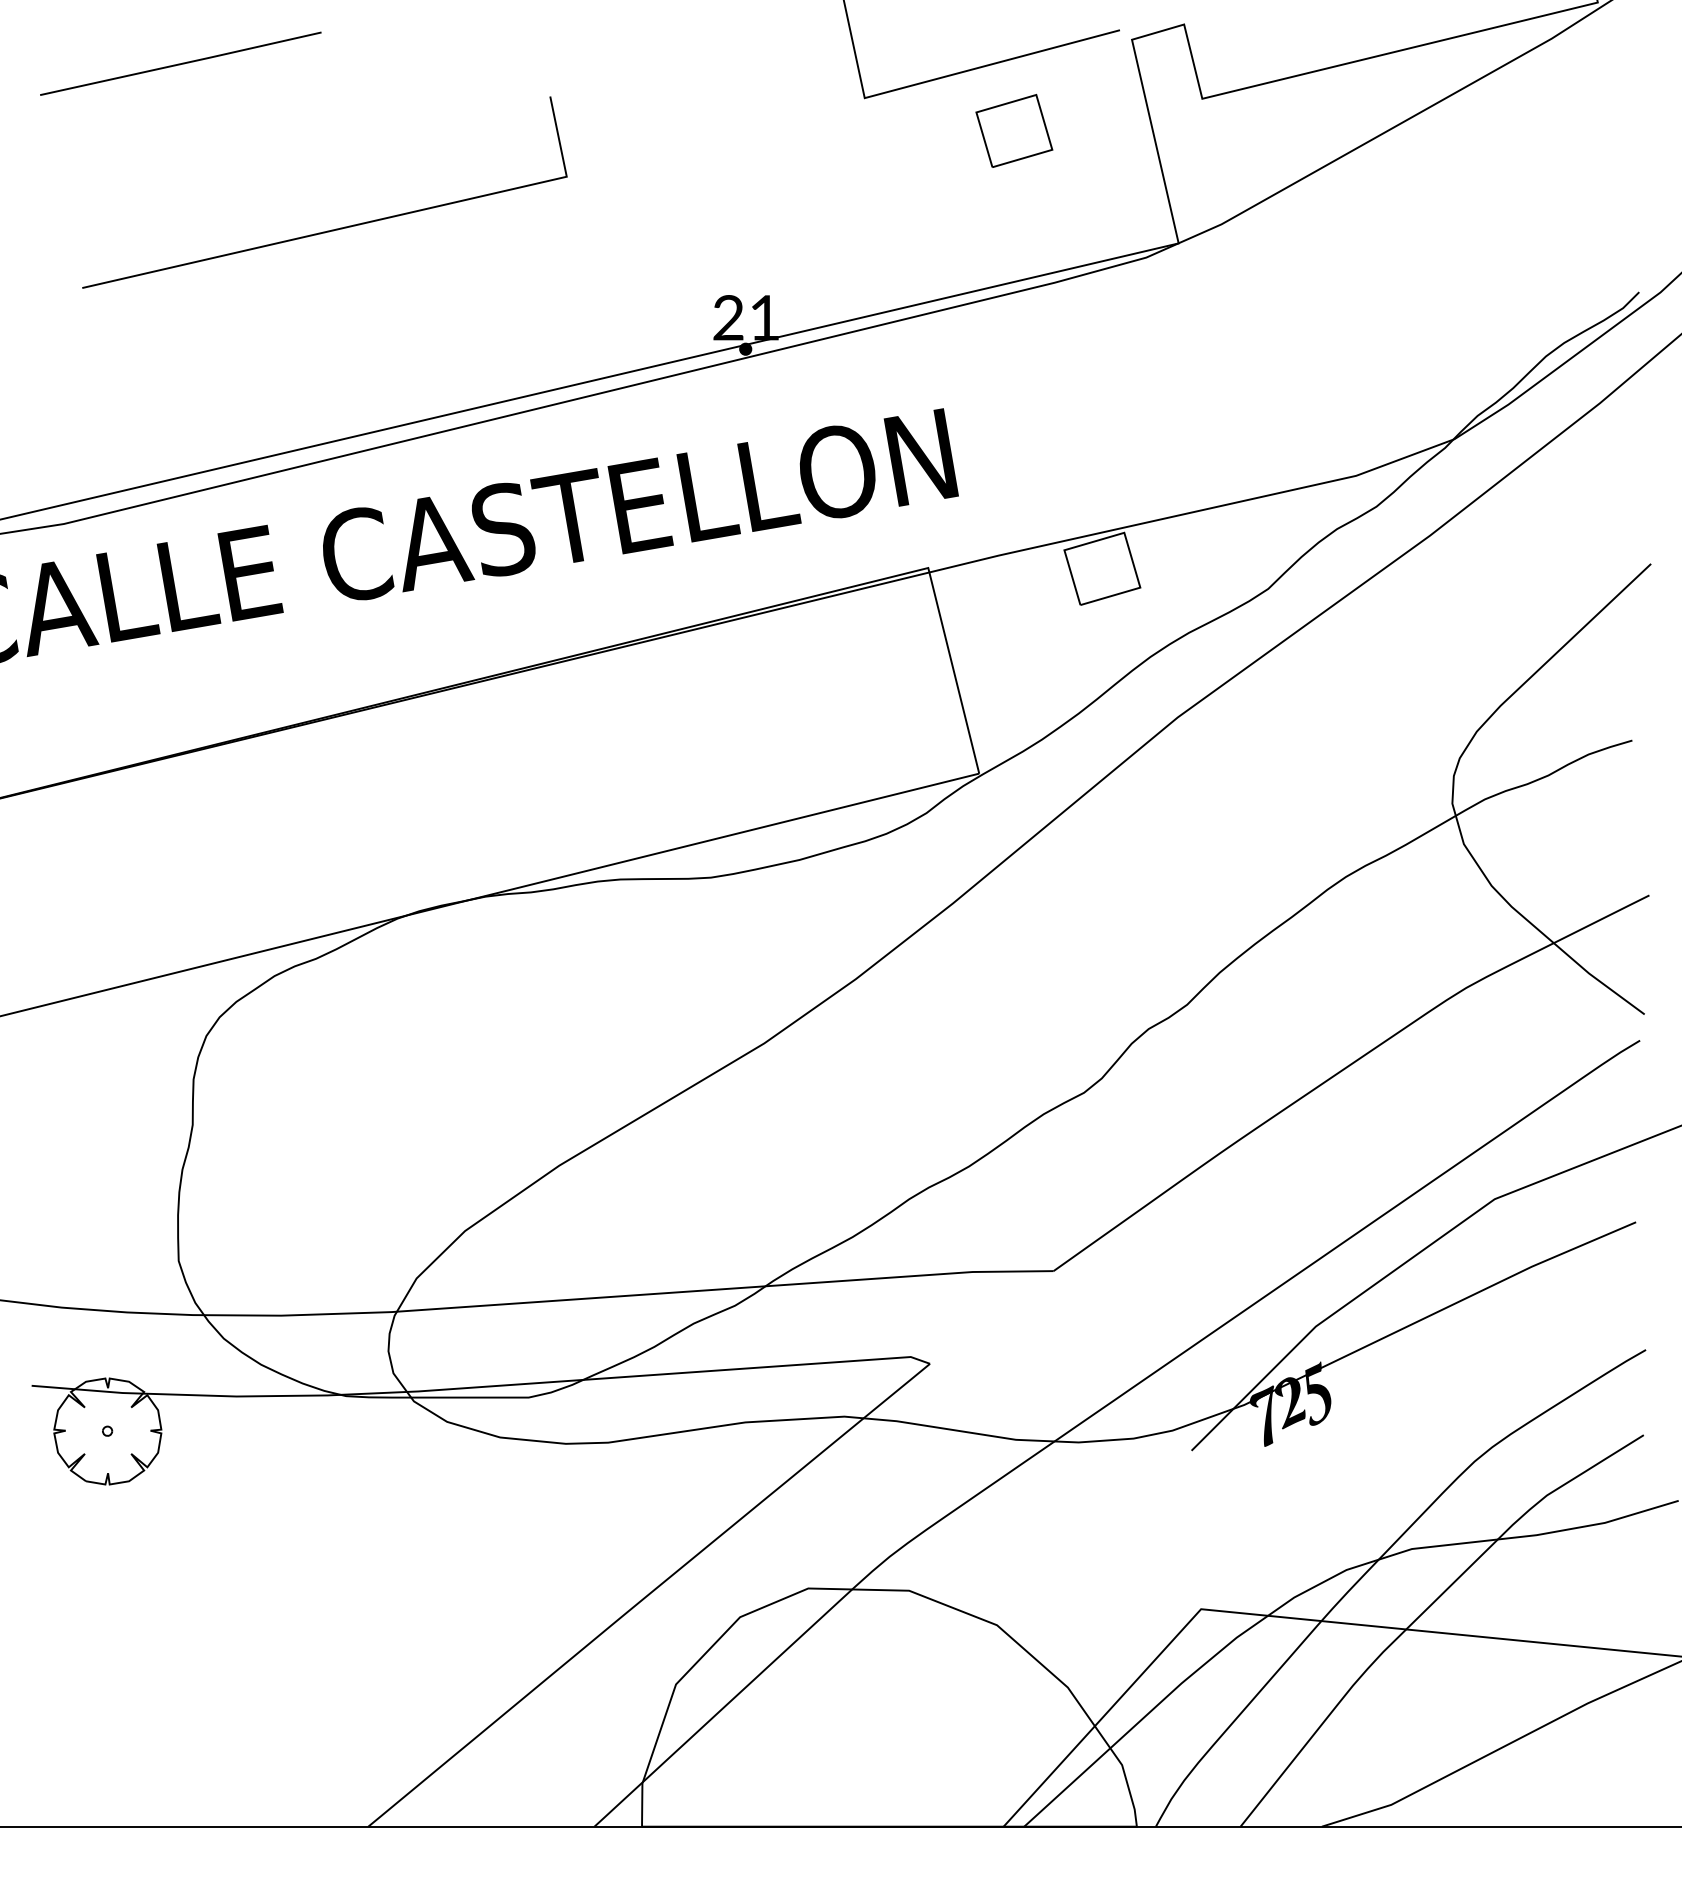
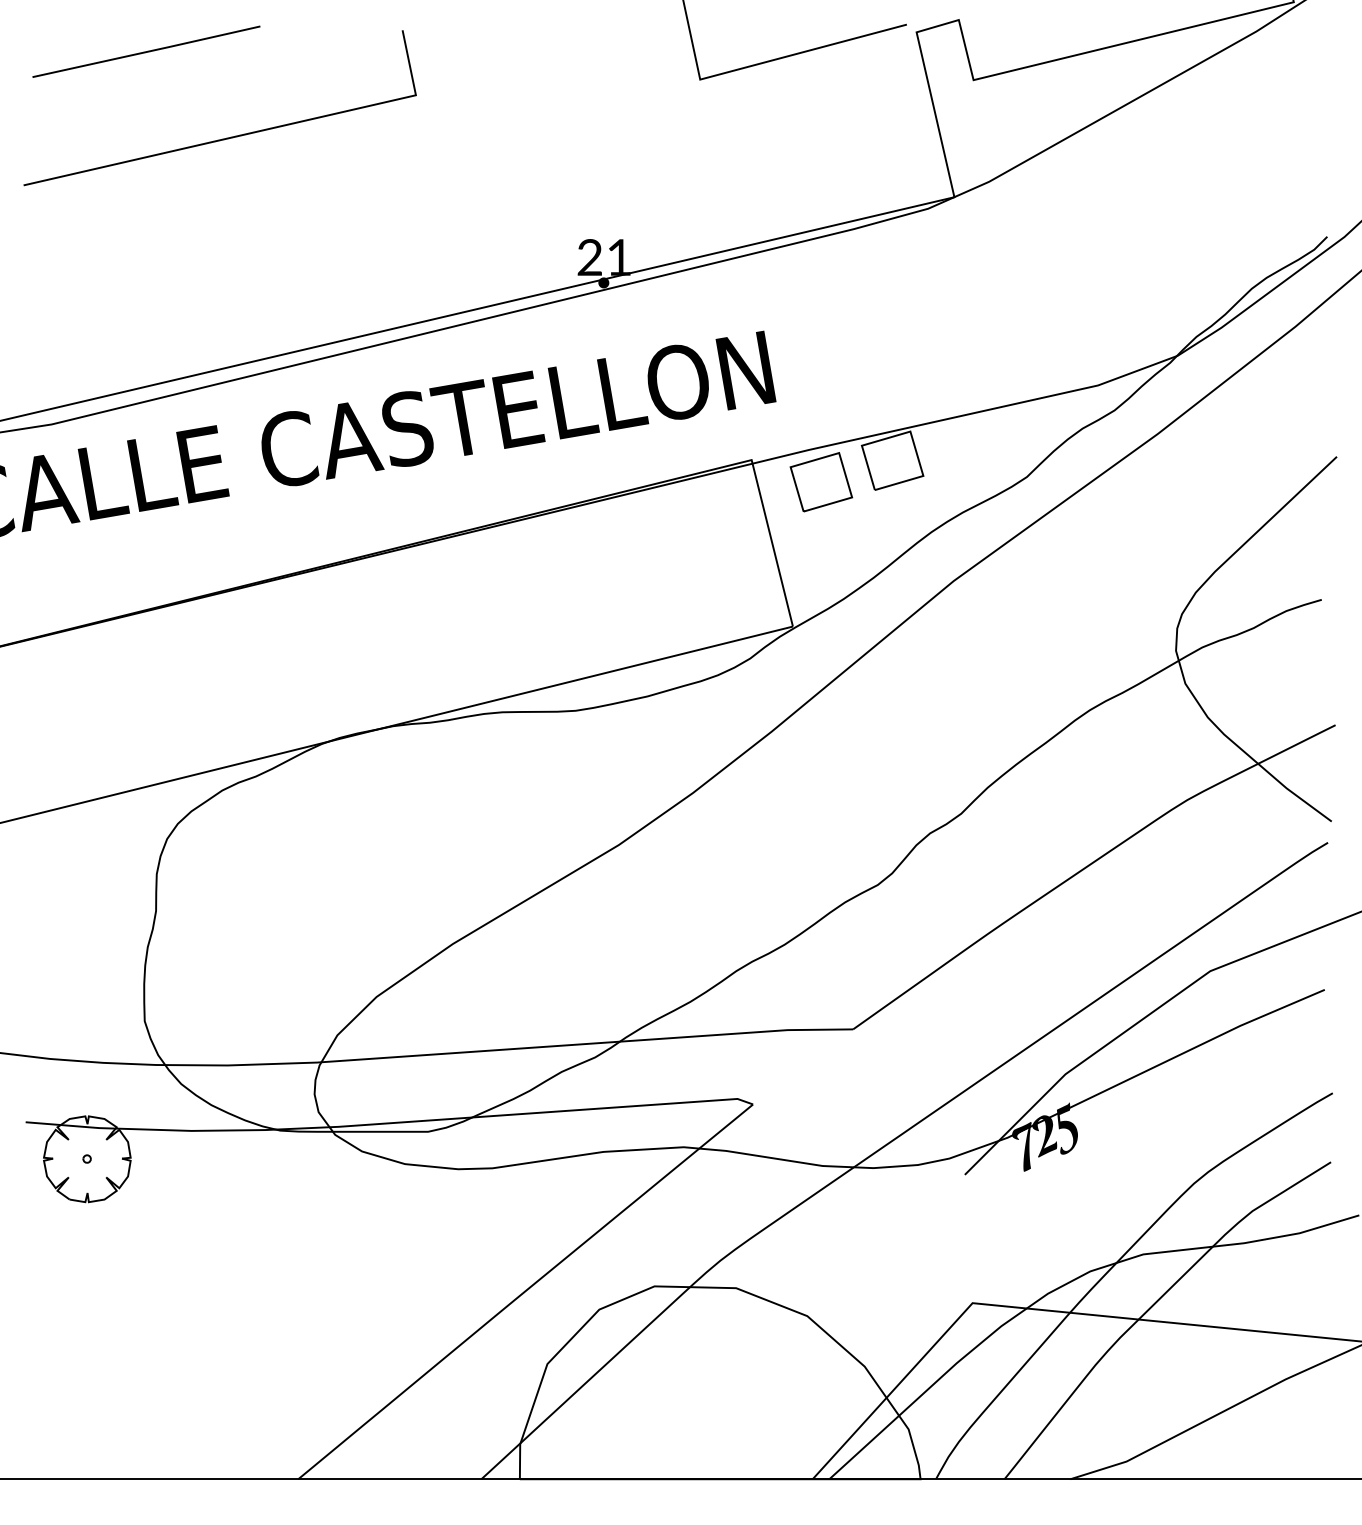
part: (1014, 131) -> (821, 482), moved
line: (332, 228) -> (226, 137), moved

